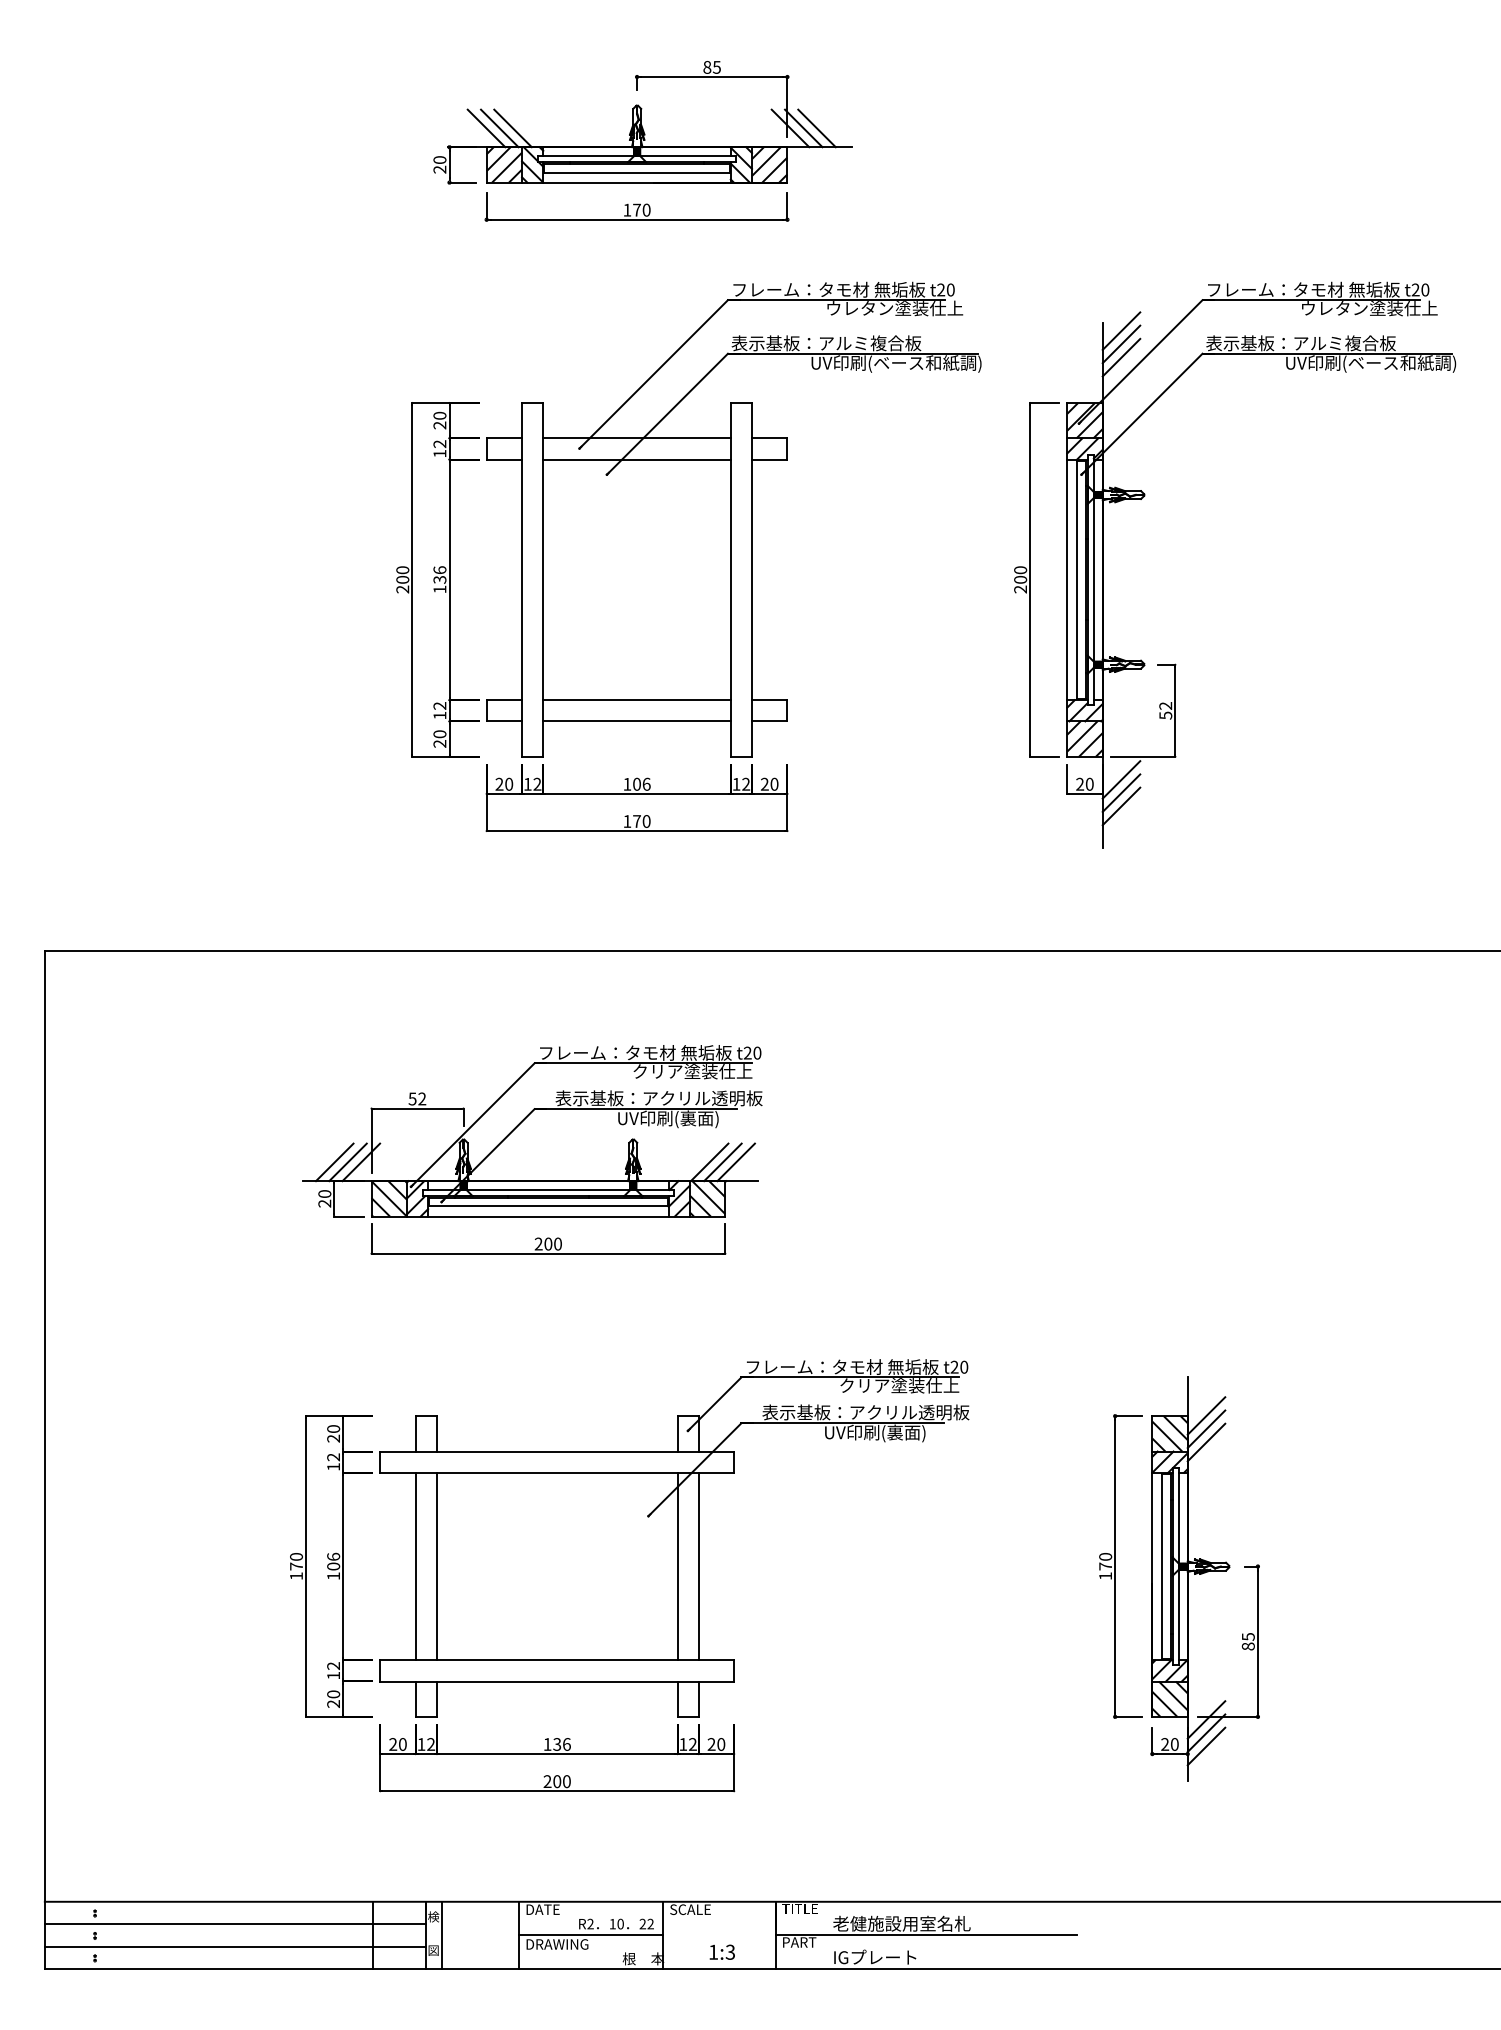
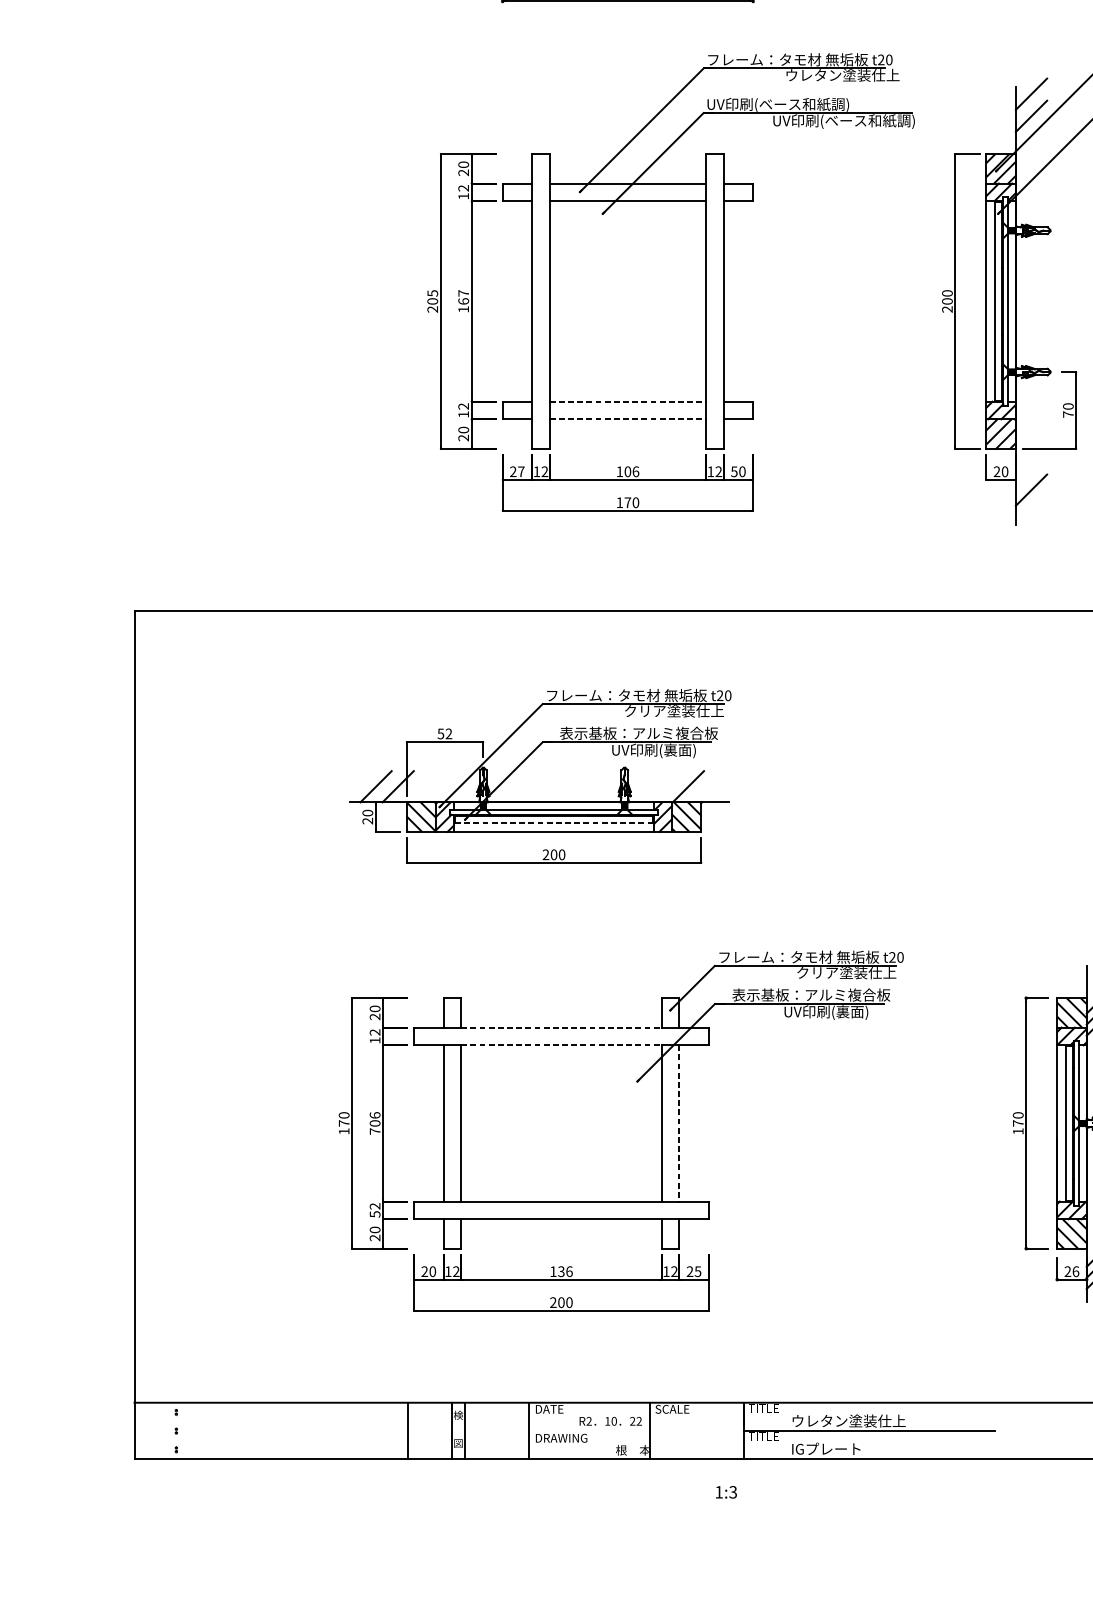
text: (826, 343) -> (785, 104), 表示基板：アルミ複合板 -> UV印刷(ベース和紙調)
line: (1121, 344) -> (1031, 105), removed
text: (402, 570) -> (432, 293), 200 -> 205
text: (439, 574) -> (463, 296), 136 -> 167
line: (637, 700) -> (628, 401), solid -> dashed
text: (1165, 710) -> (1068, 410), 52 -> 70
line: (637, 721) -> (628, 419), solid -> dashed
line: (1121, 779) -> (1031, 467), removed
text: (509, 783) -> (521, 471), 20 -> 27
text: (764, 783) -> (734, 471), 20 -> 50
line: (1121, 792) -> (1031, 478), removed
text: (711, 1098) -> (689, 733), 表示基板：アクリル透明板 -> 表示基板：アルミ複合板
line: (347, 1162) -> (386, 786), removed
line: (722, 1162) -> (699, 786), removed
line: (735, 1162) -> (709, 786), removed
line: (547, 1206) -> (553, 823), solid -> dashed
text: (918, 1412) -> (862, 995), 表示基板：アクリル透明板 -> 表示基板：アルミ複合板
line: (557, 1451) -> (561, 1027), solid -> dashed
line: (557, 1472) -> (561, 1045), solid -> dashed
line: (698, 1566) -> (679, 1123), solid -> dashed
text: (333, 1576) -> (375, 1131), 106 -> 706
text: (333, 1675) -> (375, 1214), 12 -> 52
text: (721, 1744) -> (698, 1271), 20 -> 25
text: (1174, 1744) -> (1075, 1271), 20 -> 26
text: (901, 1923) -> (848, 1420), 老健施設用室名札 -> ウレタン塗装仕上
line: (234, 1924) -> (292, 1421), removed
line: (590, 1935) -> (589, 1430), removed
text: (799, 1942) -> (763, 1436), PART -> TITLE
line: (234, 1946) -> (292, 1439), removed
text: (721, 1951) -> (725, 1491), moved

